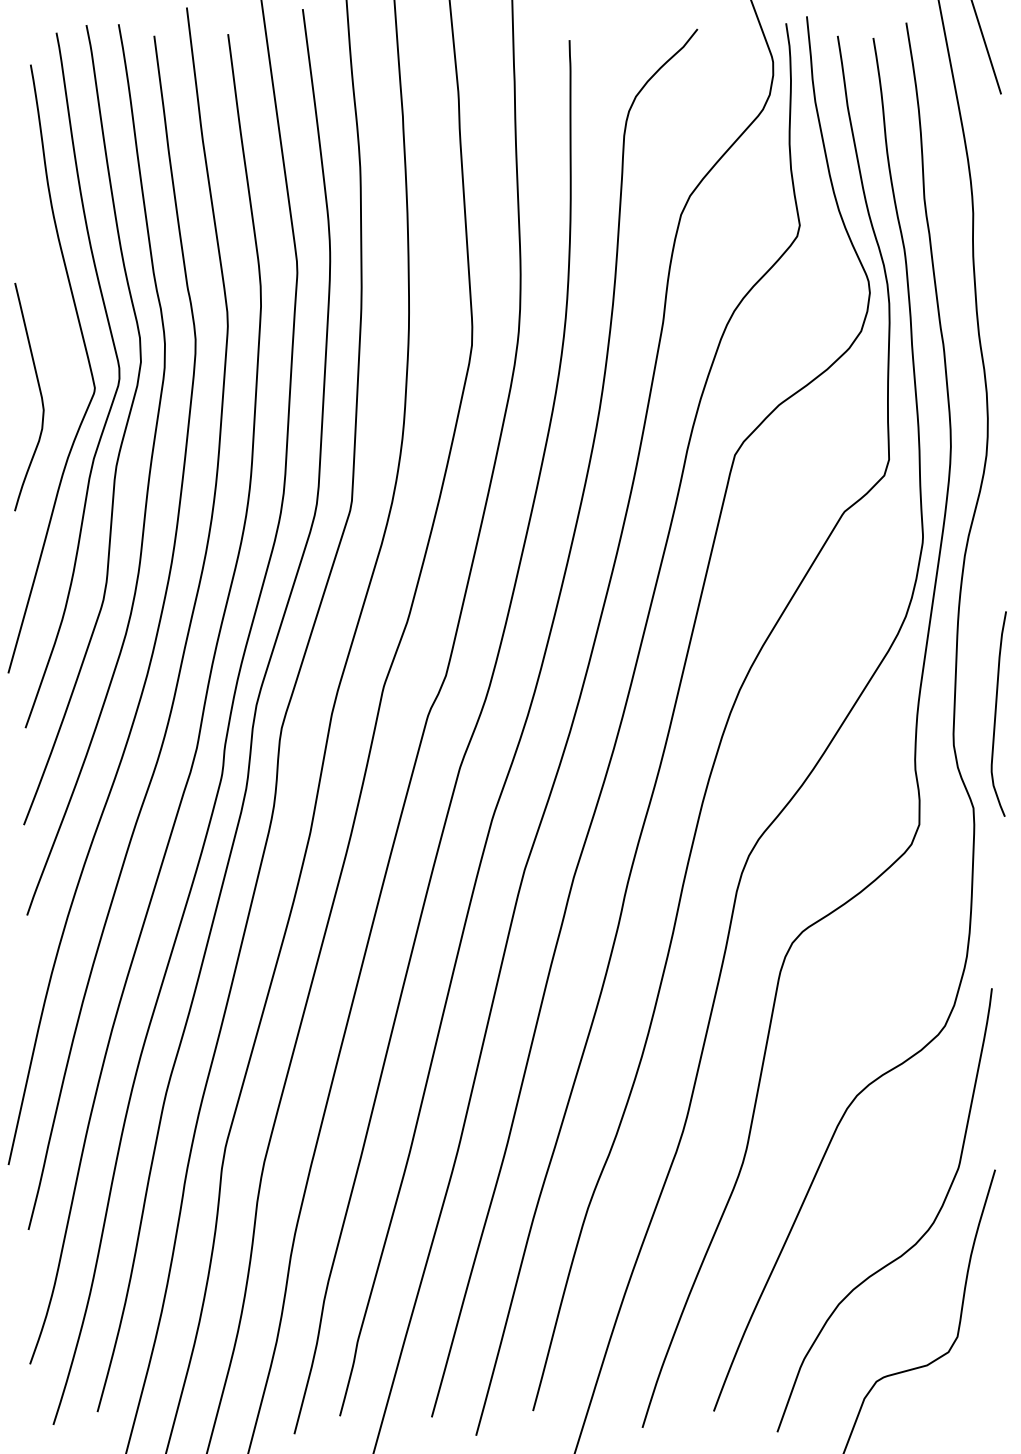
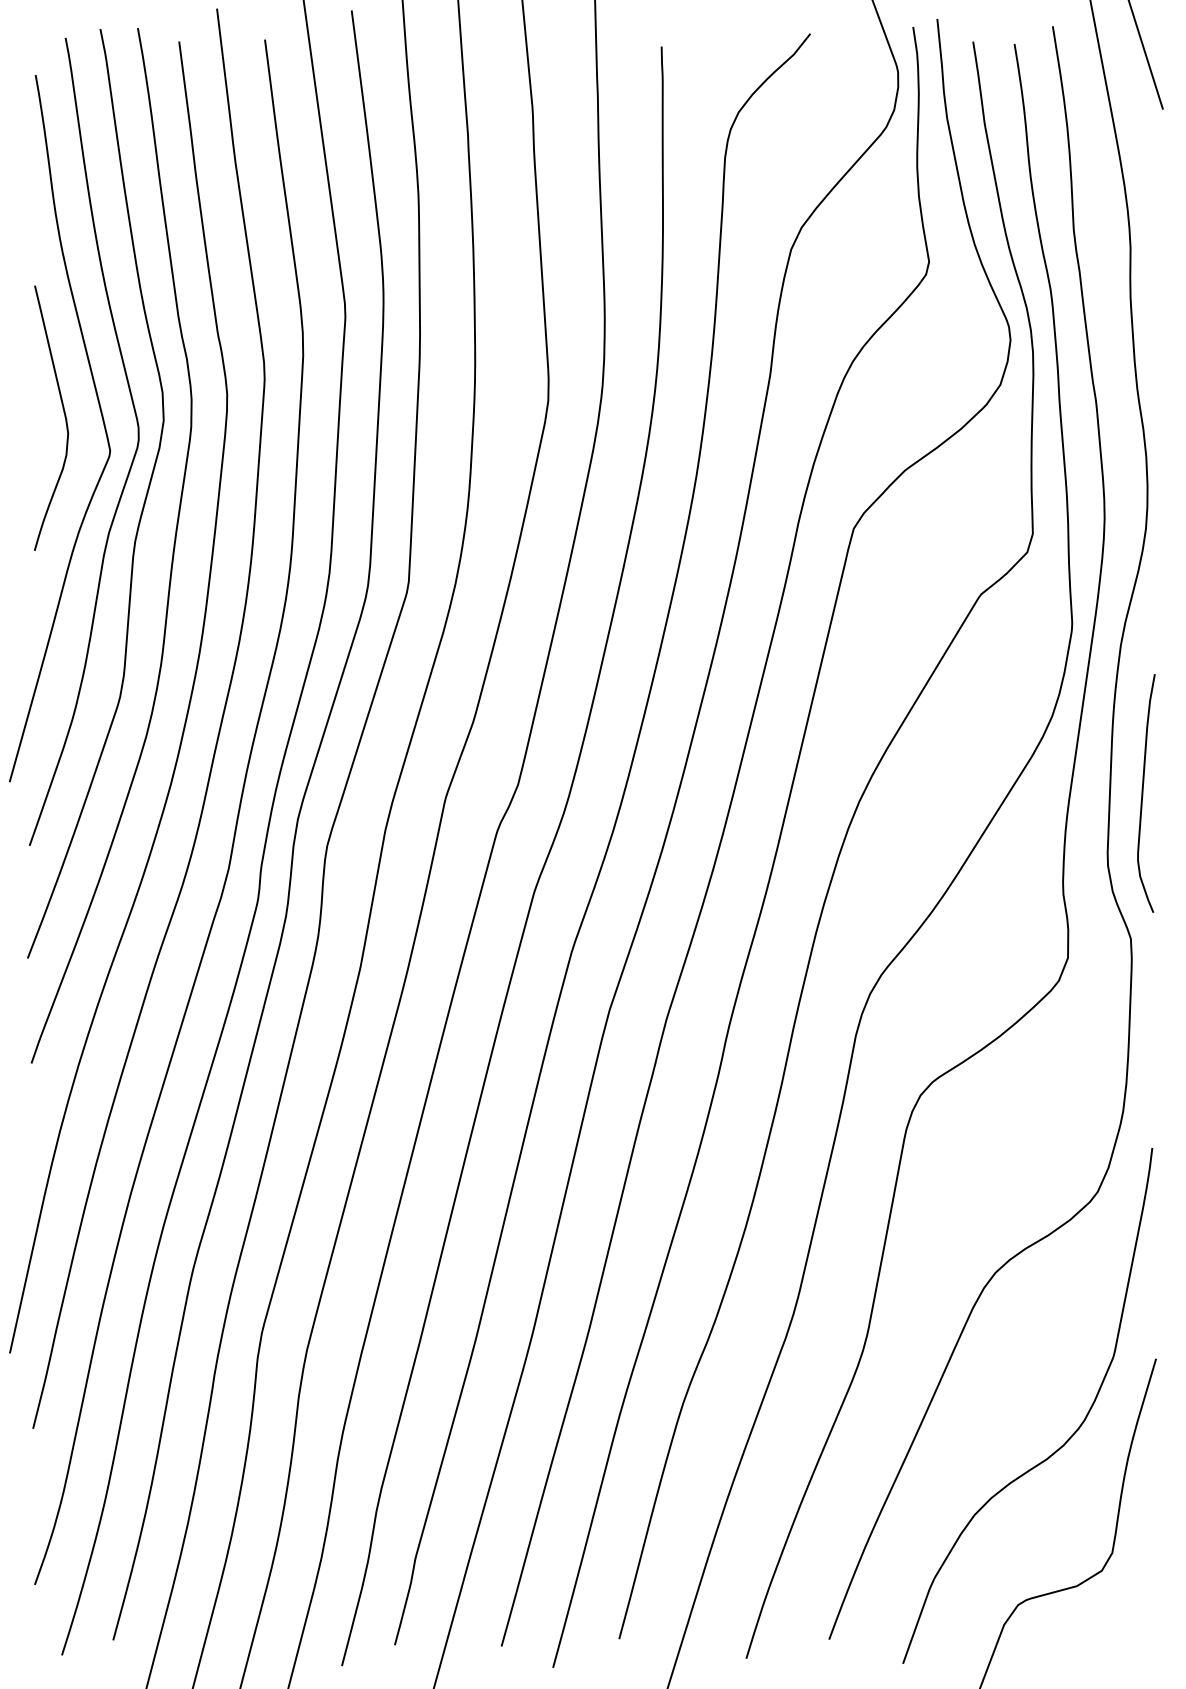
curve: (39, 392) -> (63, 412), moved
curve: (996, 713) -> (1143, 792), moved

